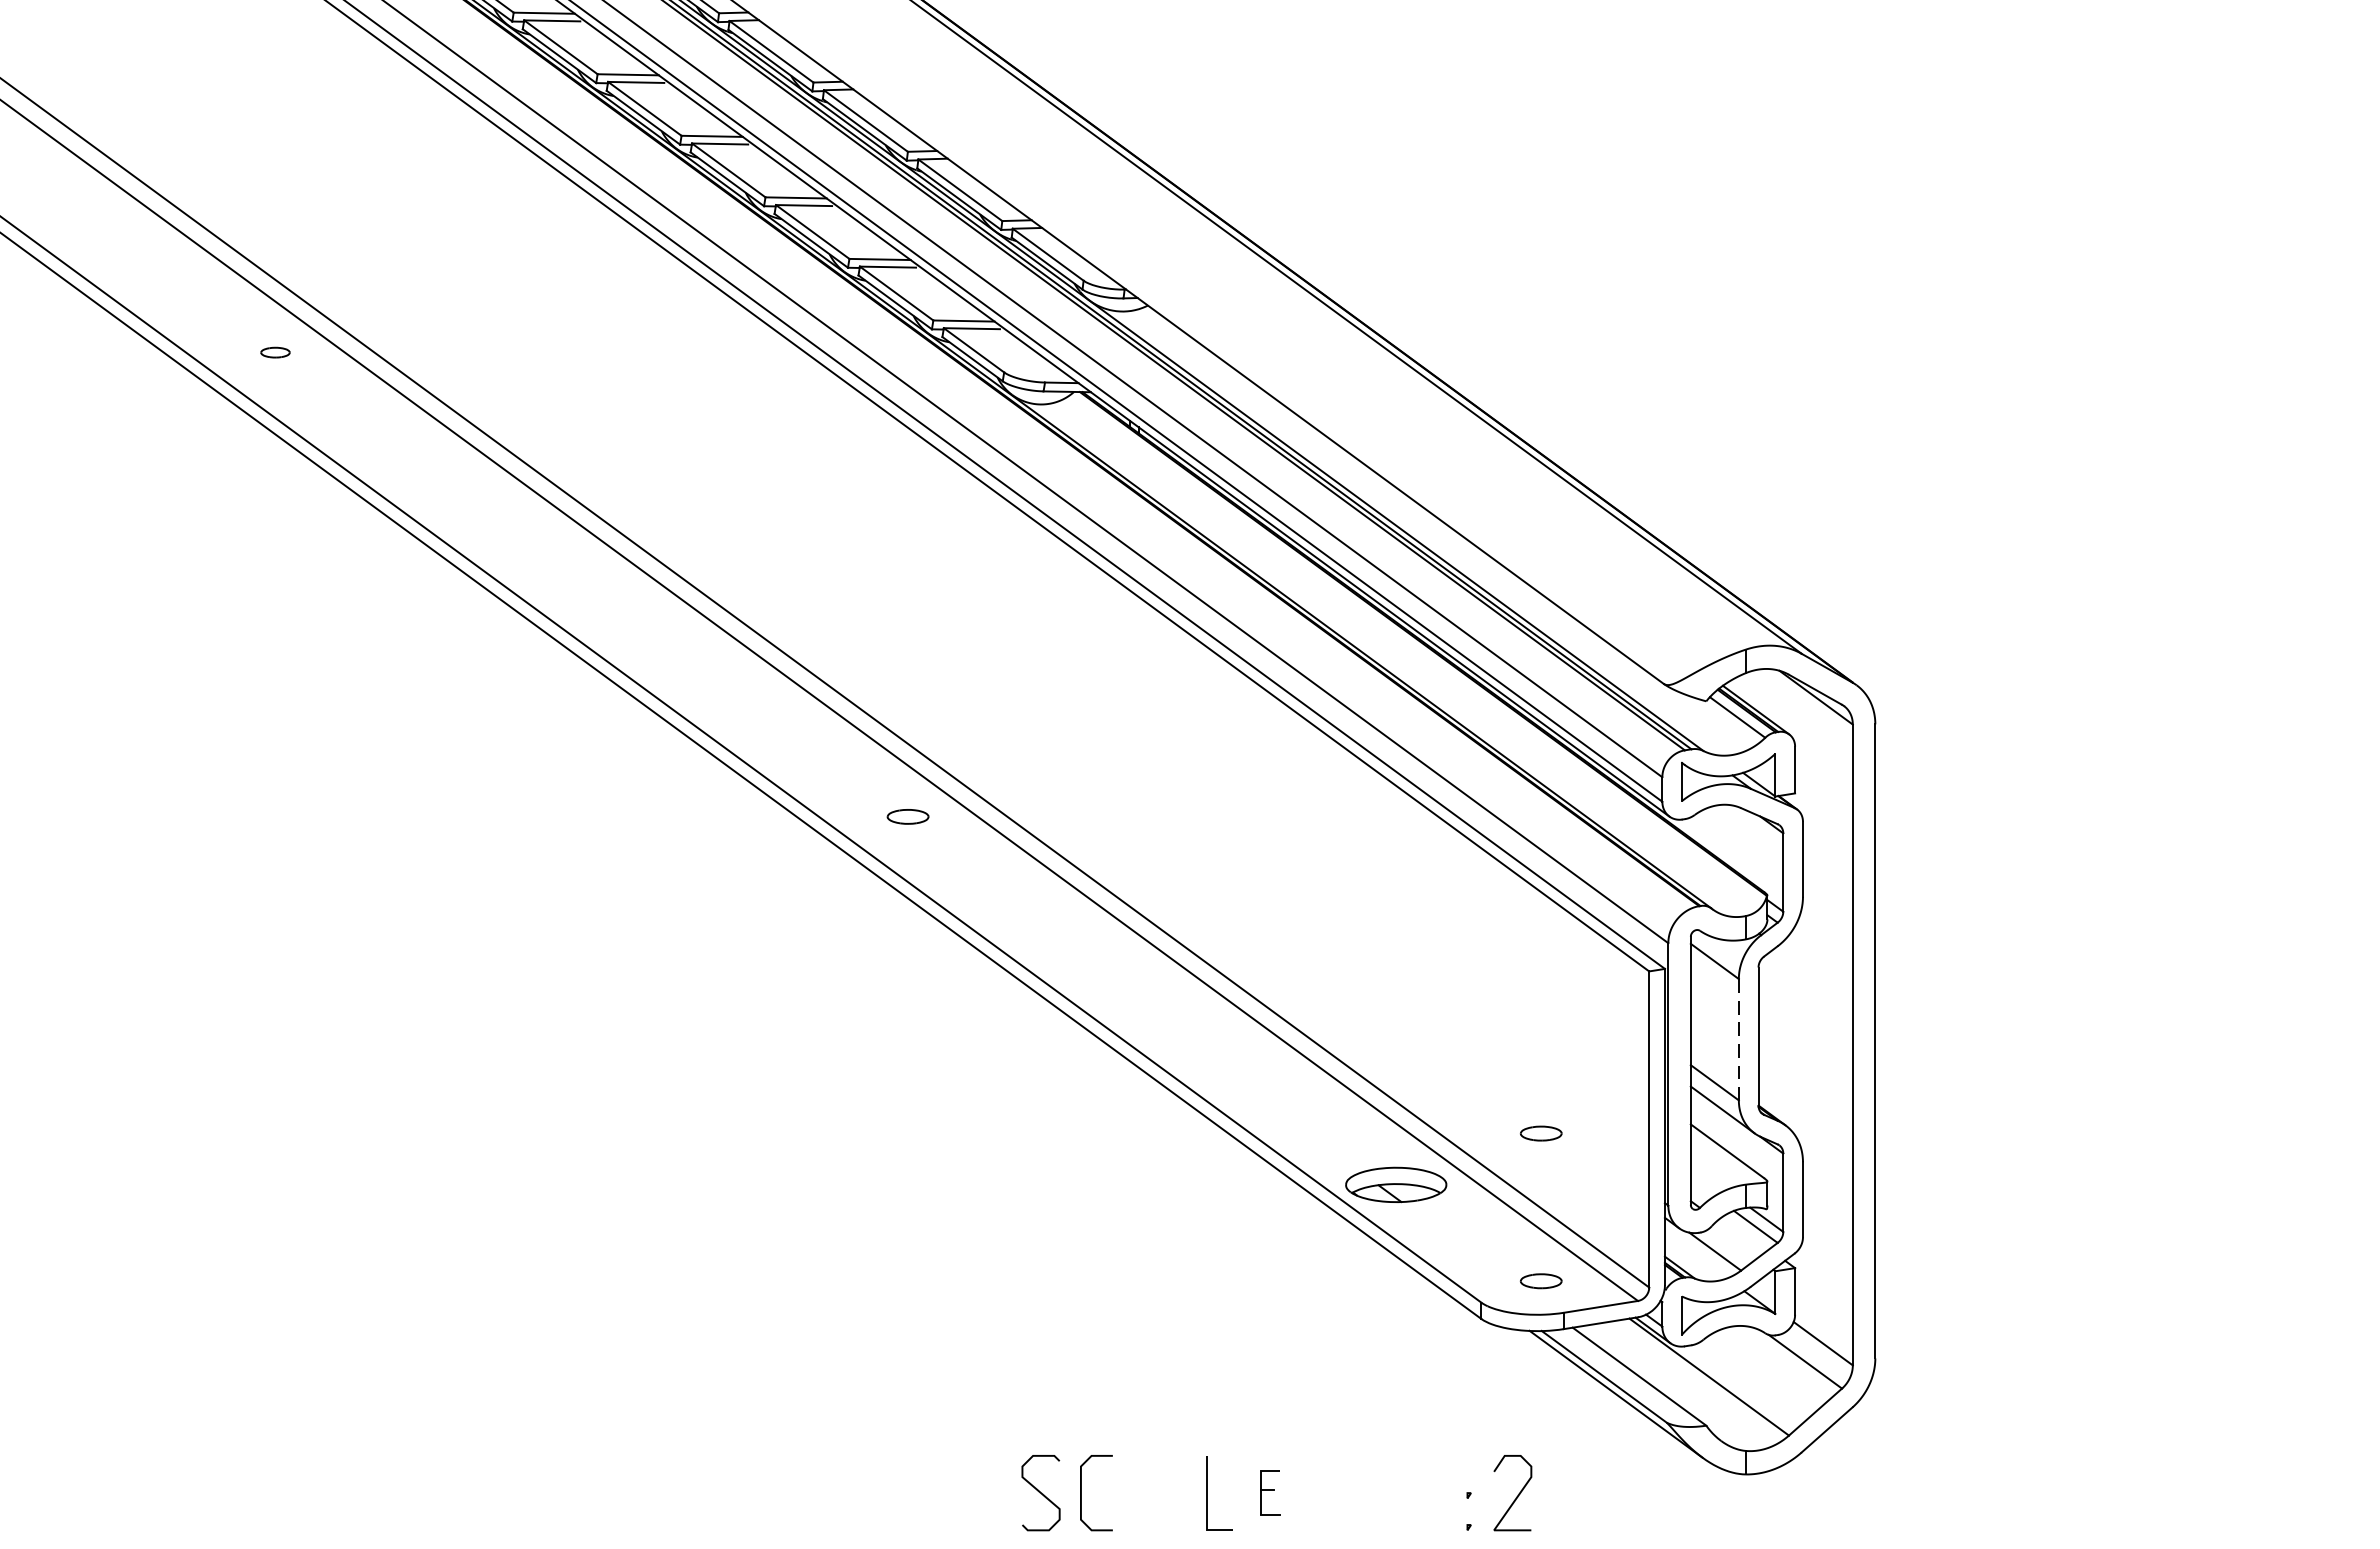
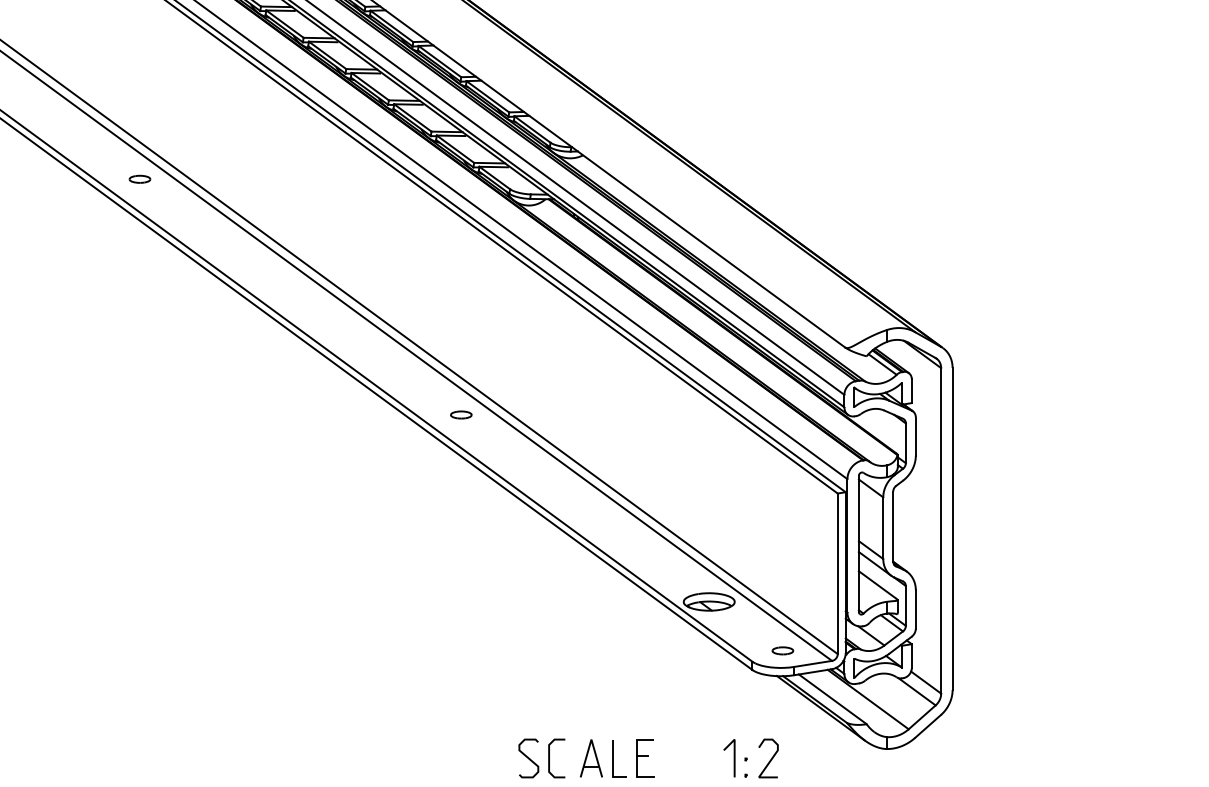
part: (274, 351) -> (139, 178), size x1.43
line: (1739, 1040) -> (883, 528), dashed -> solid
part: (1540, 1132) -> (782, 575), removed
part: (1164, 1493) -> (591, 758), added
part: (1270, 1493) -> (645, 758), size x1.67
line: (1443, 1493) -> (733, 758), added

